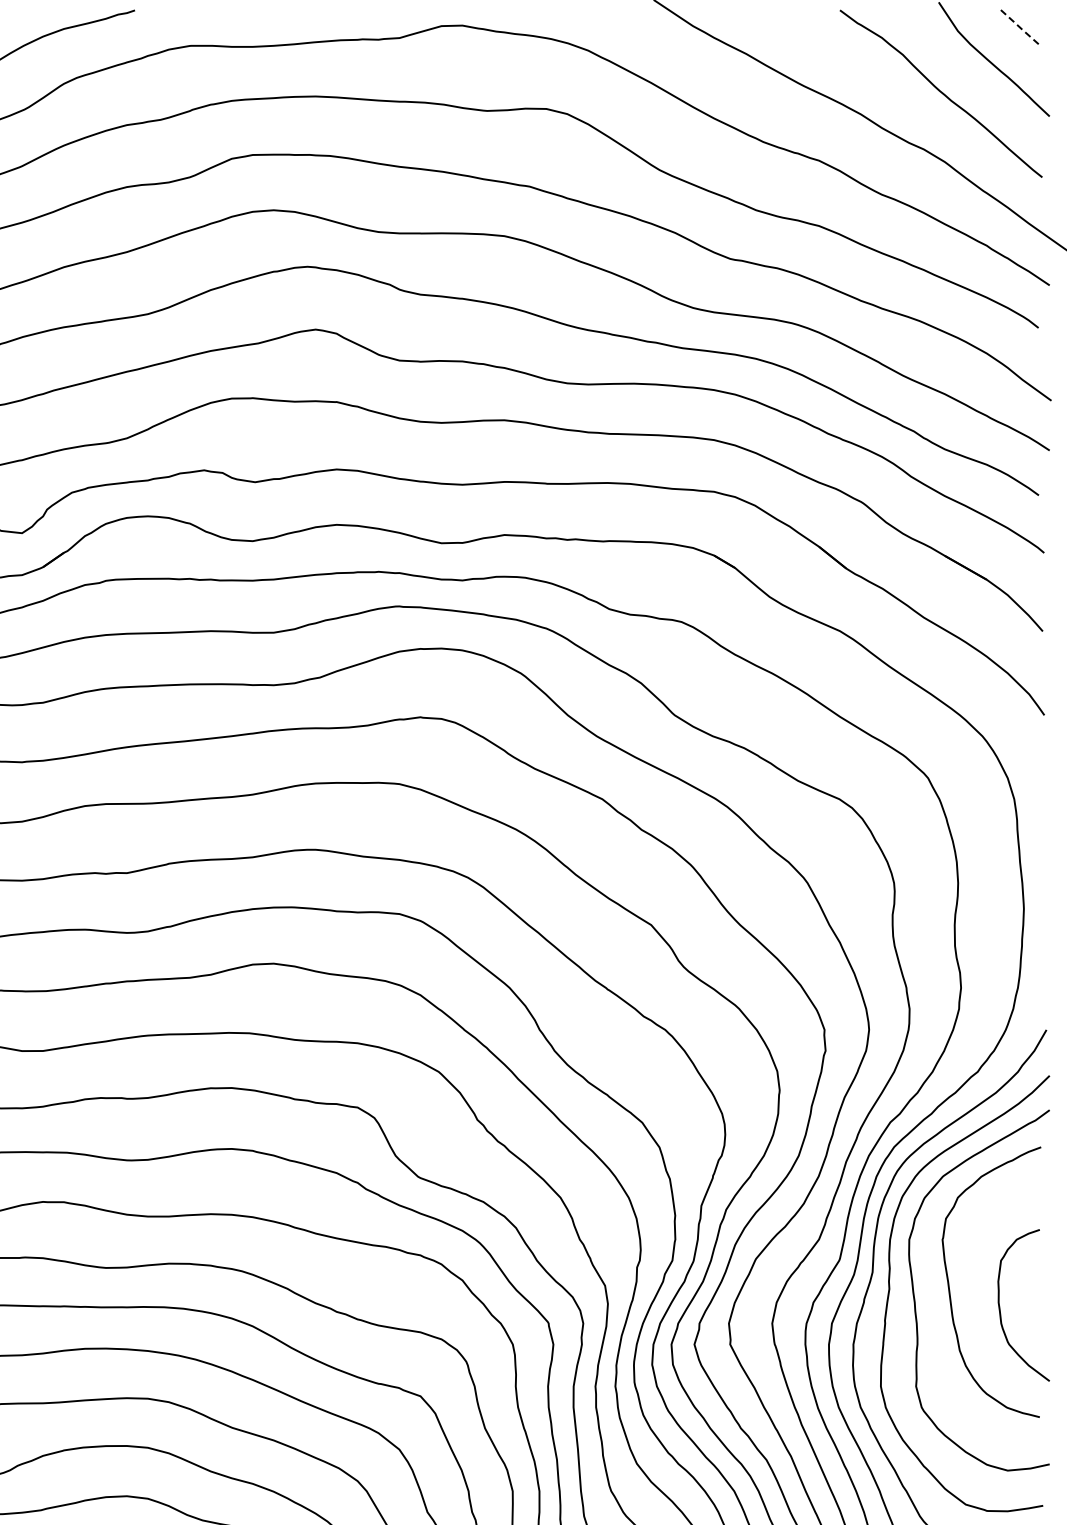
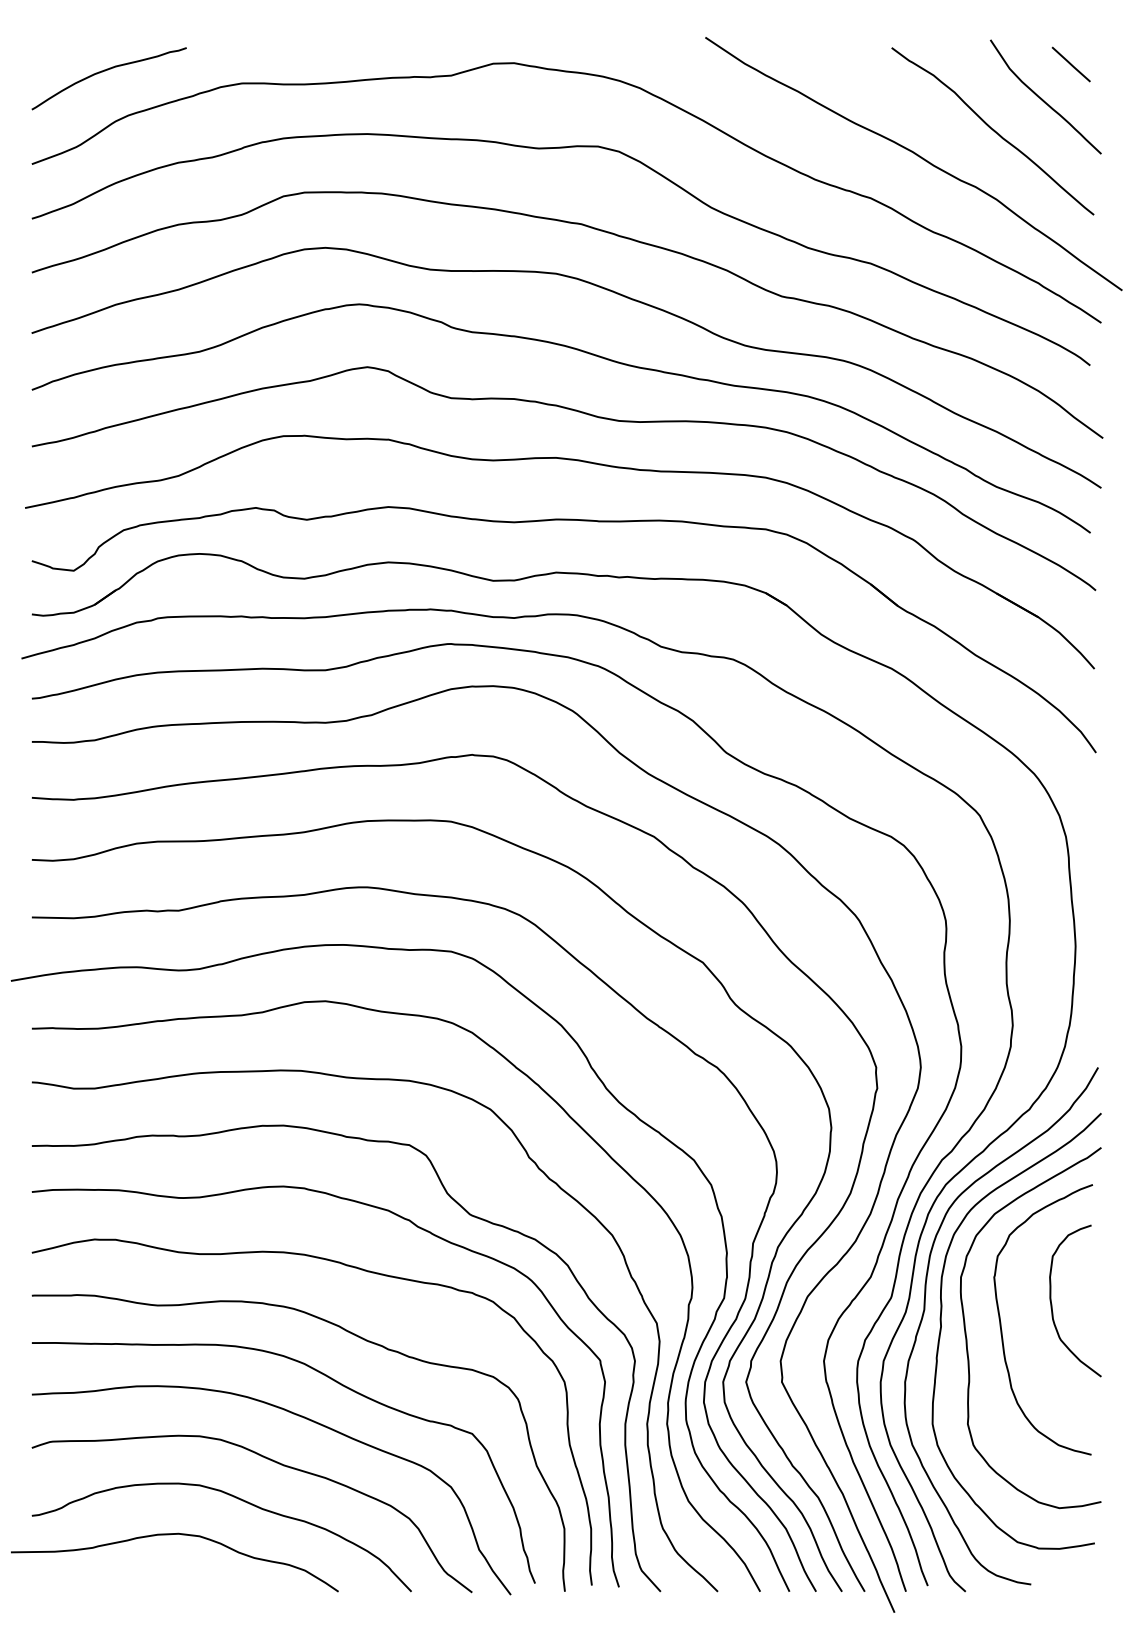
line: (1018, 26) -> (1070, 64), dashed -> solid
curve: (1000, 1308) -> (1052, 1304), moved

